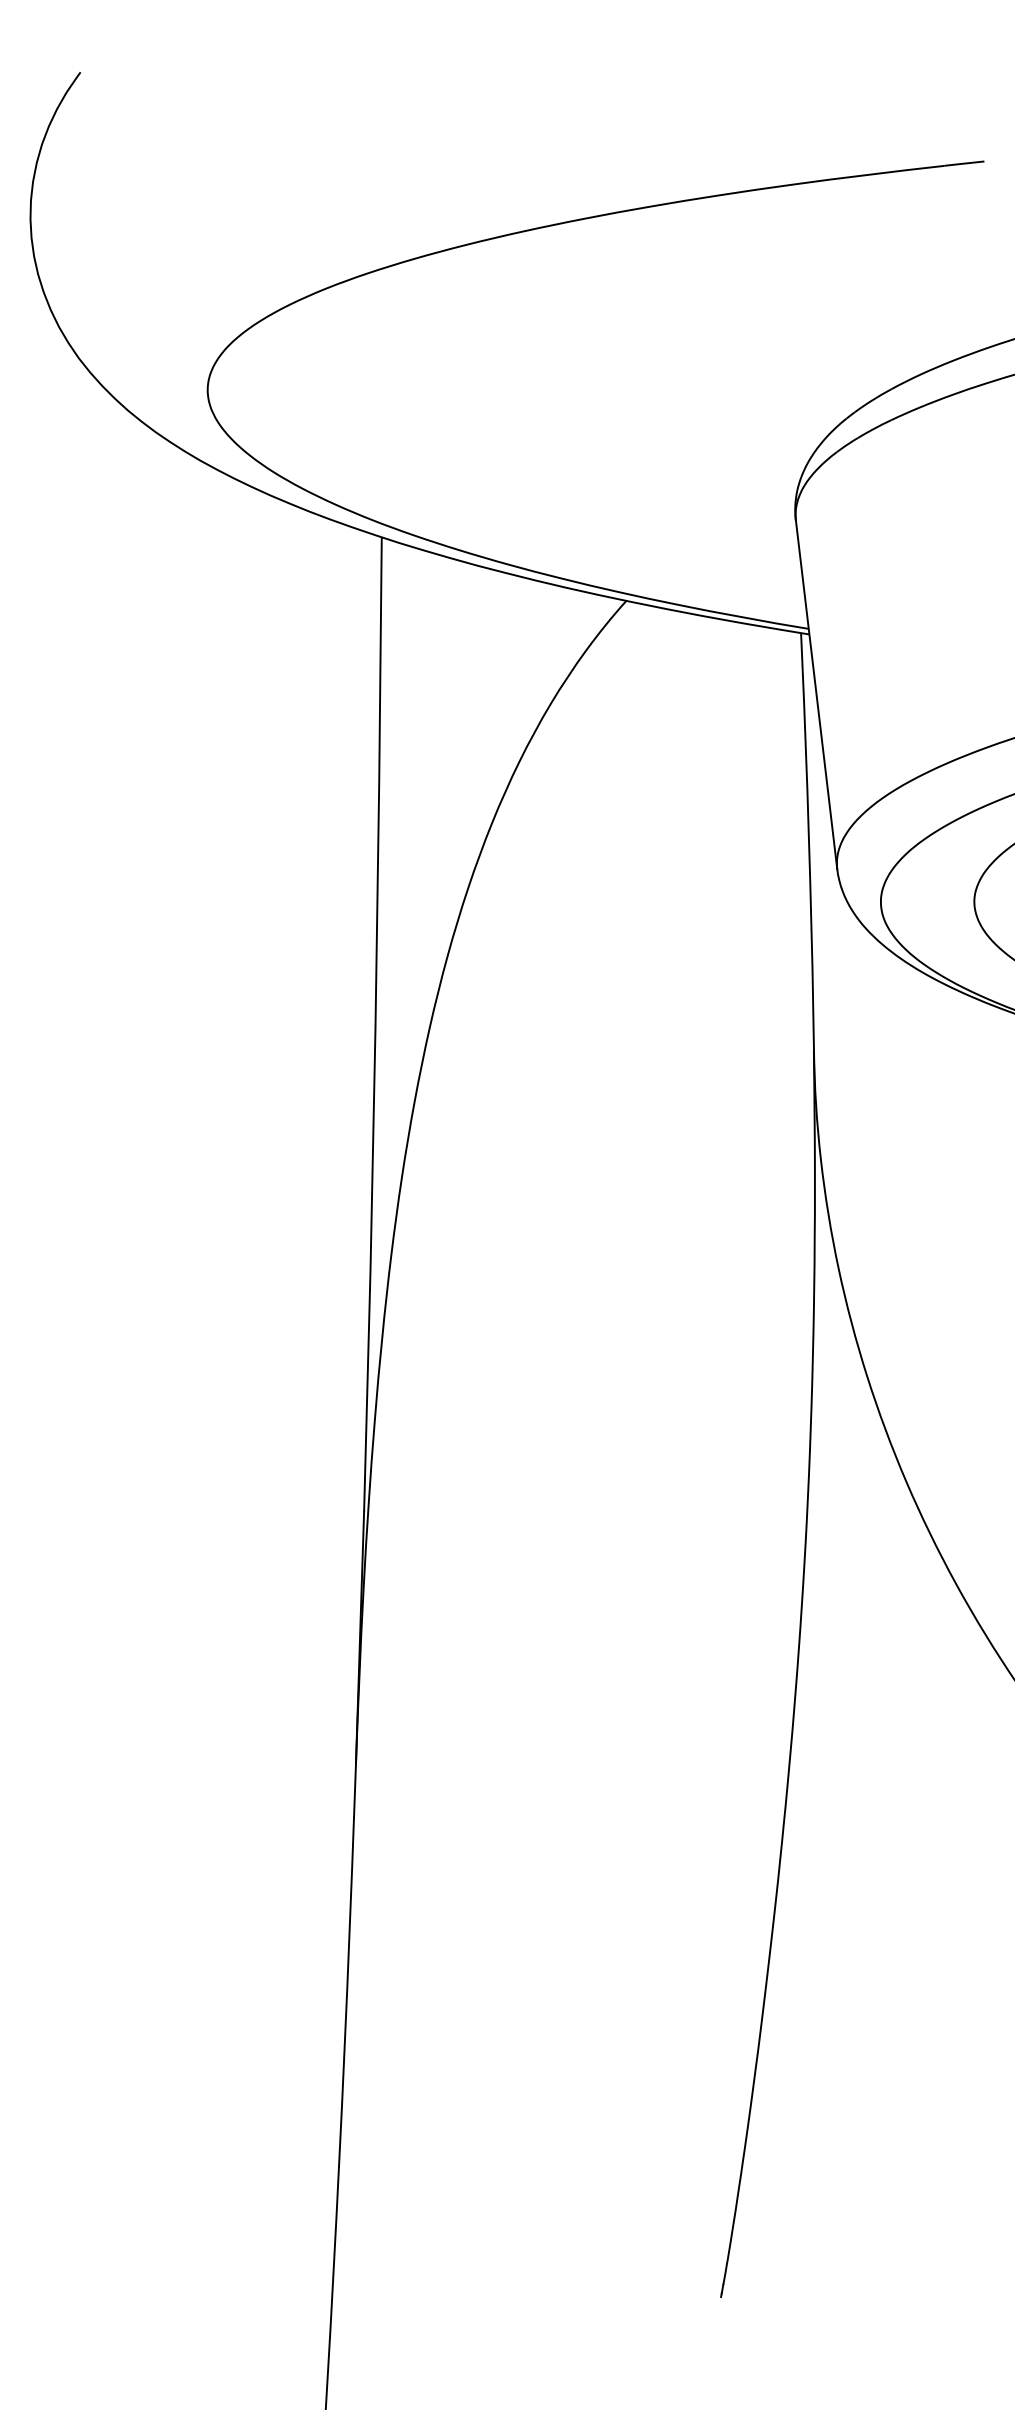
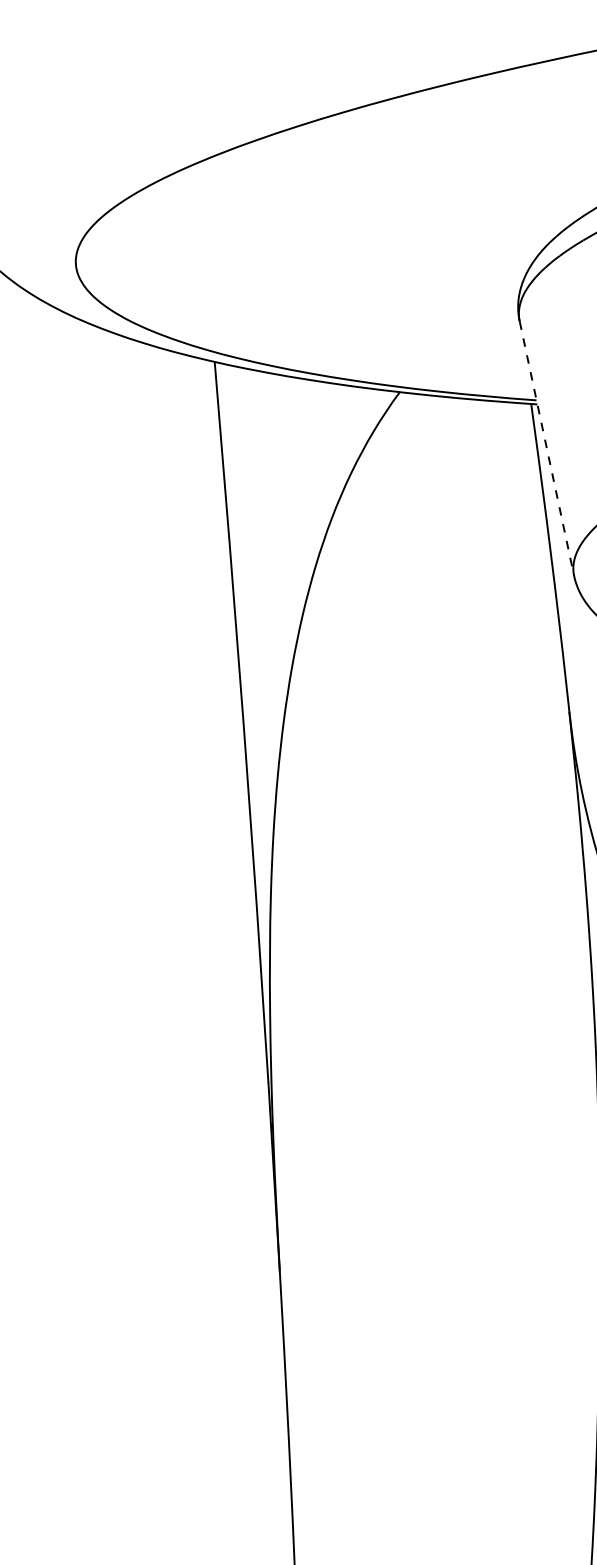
line: (816, 695) -> (546, 449), solid -> dashed

